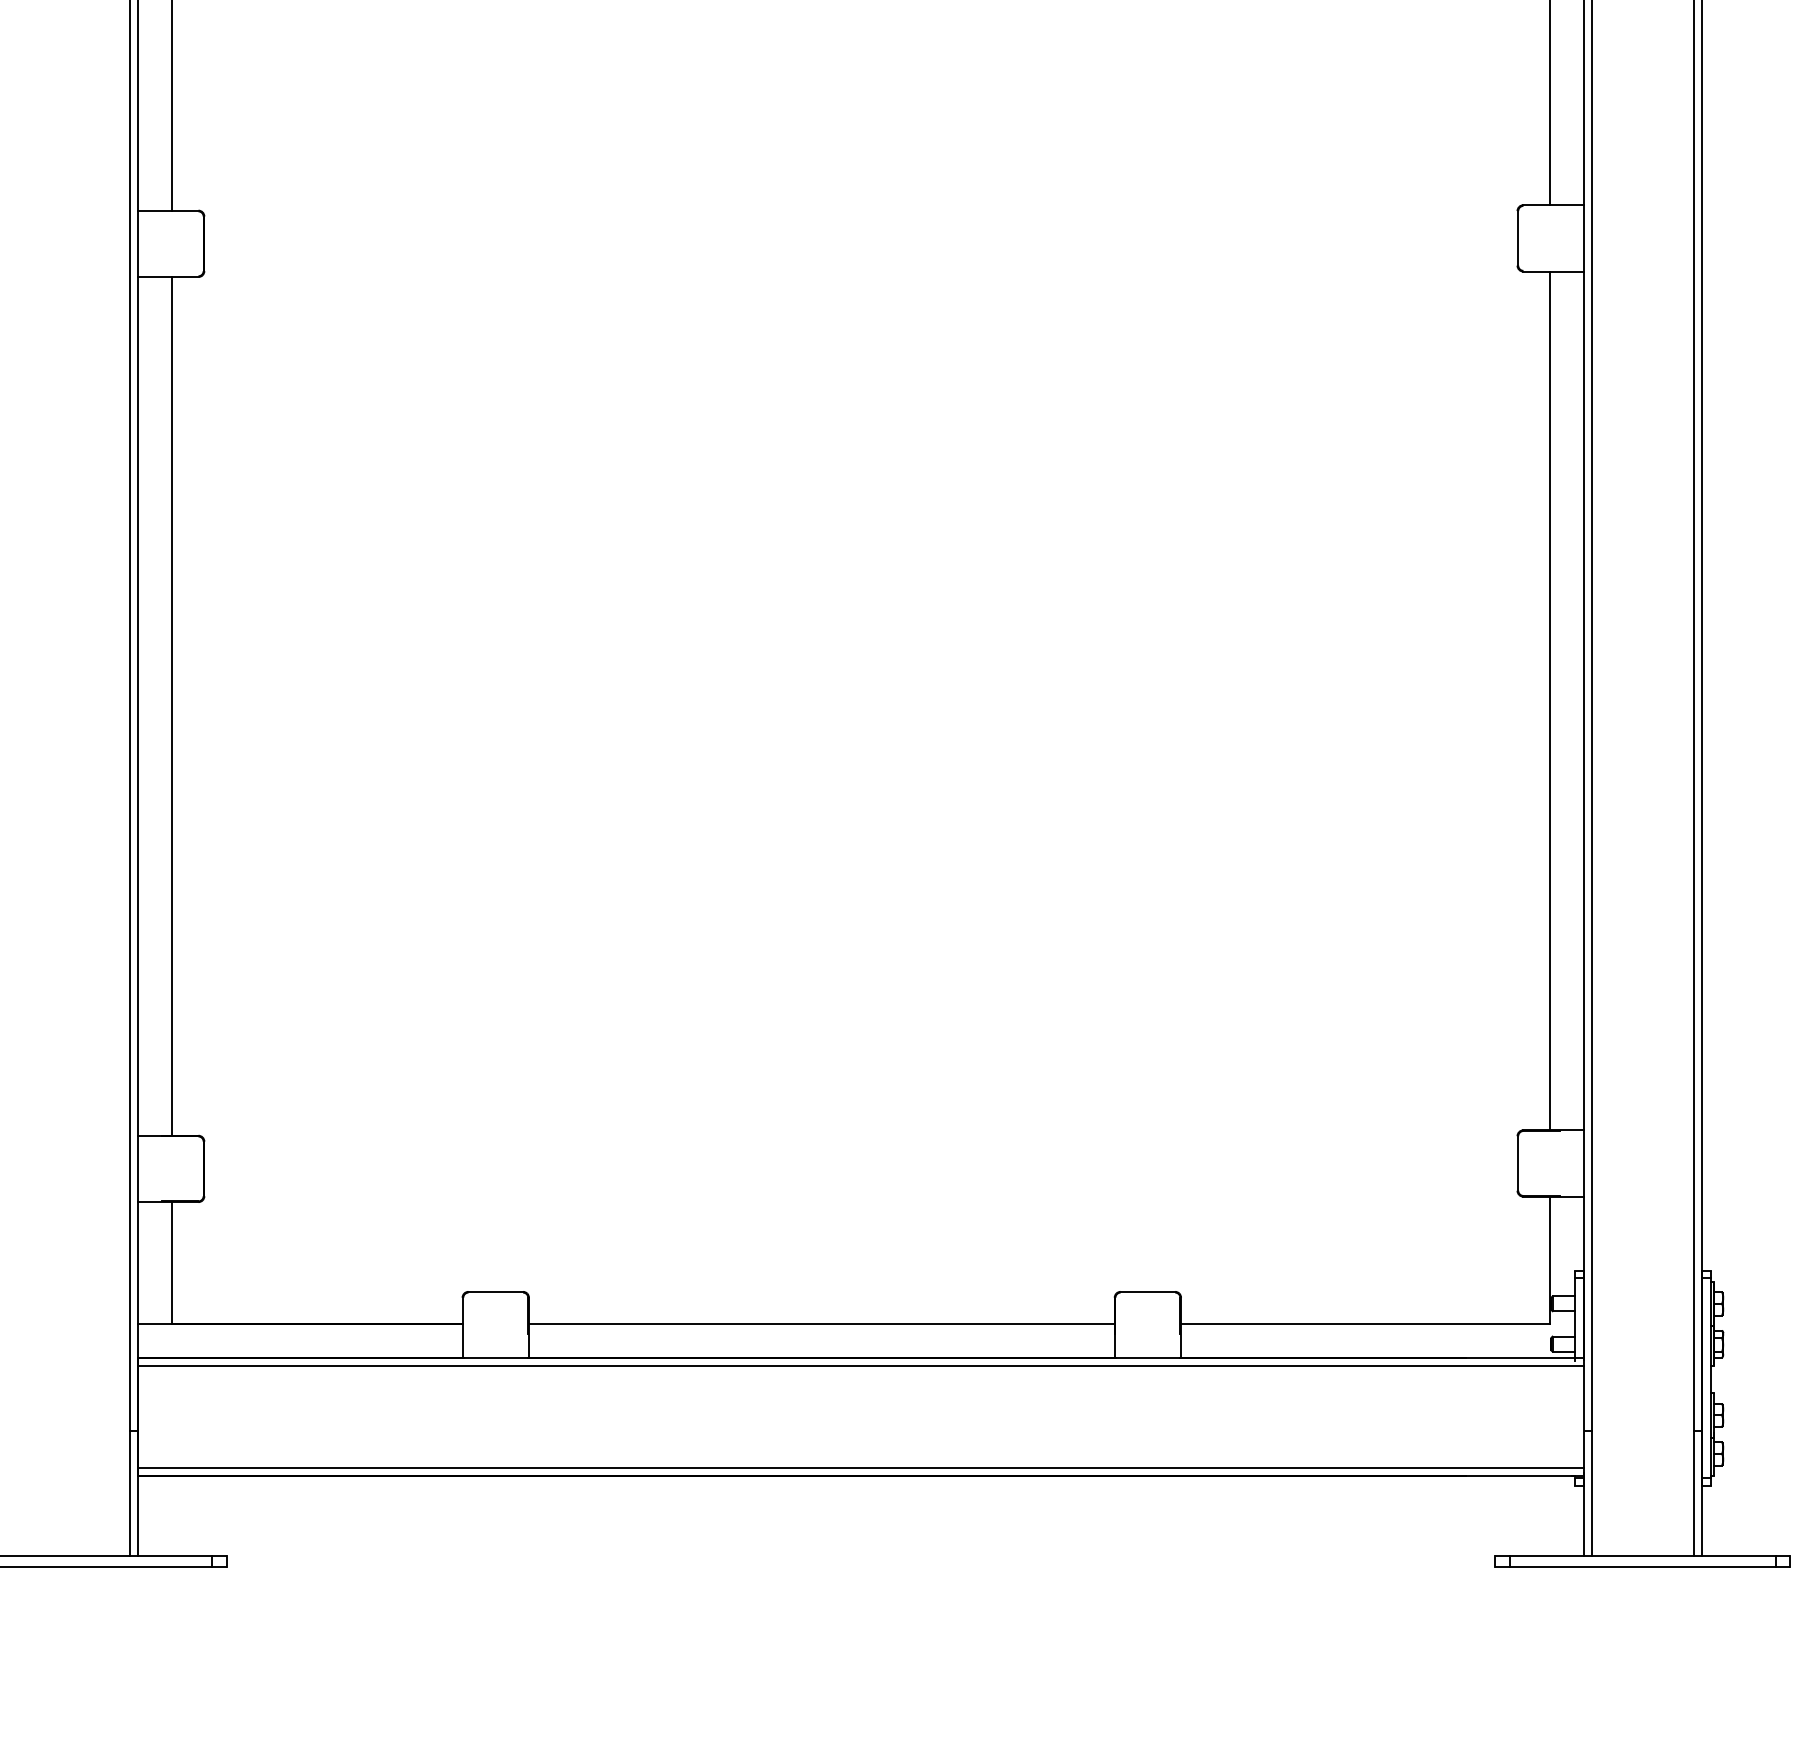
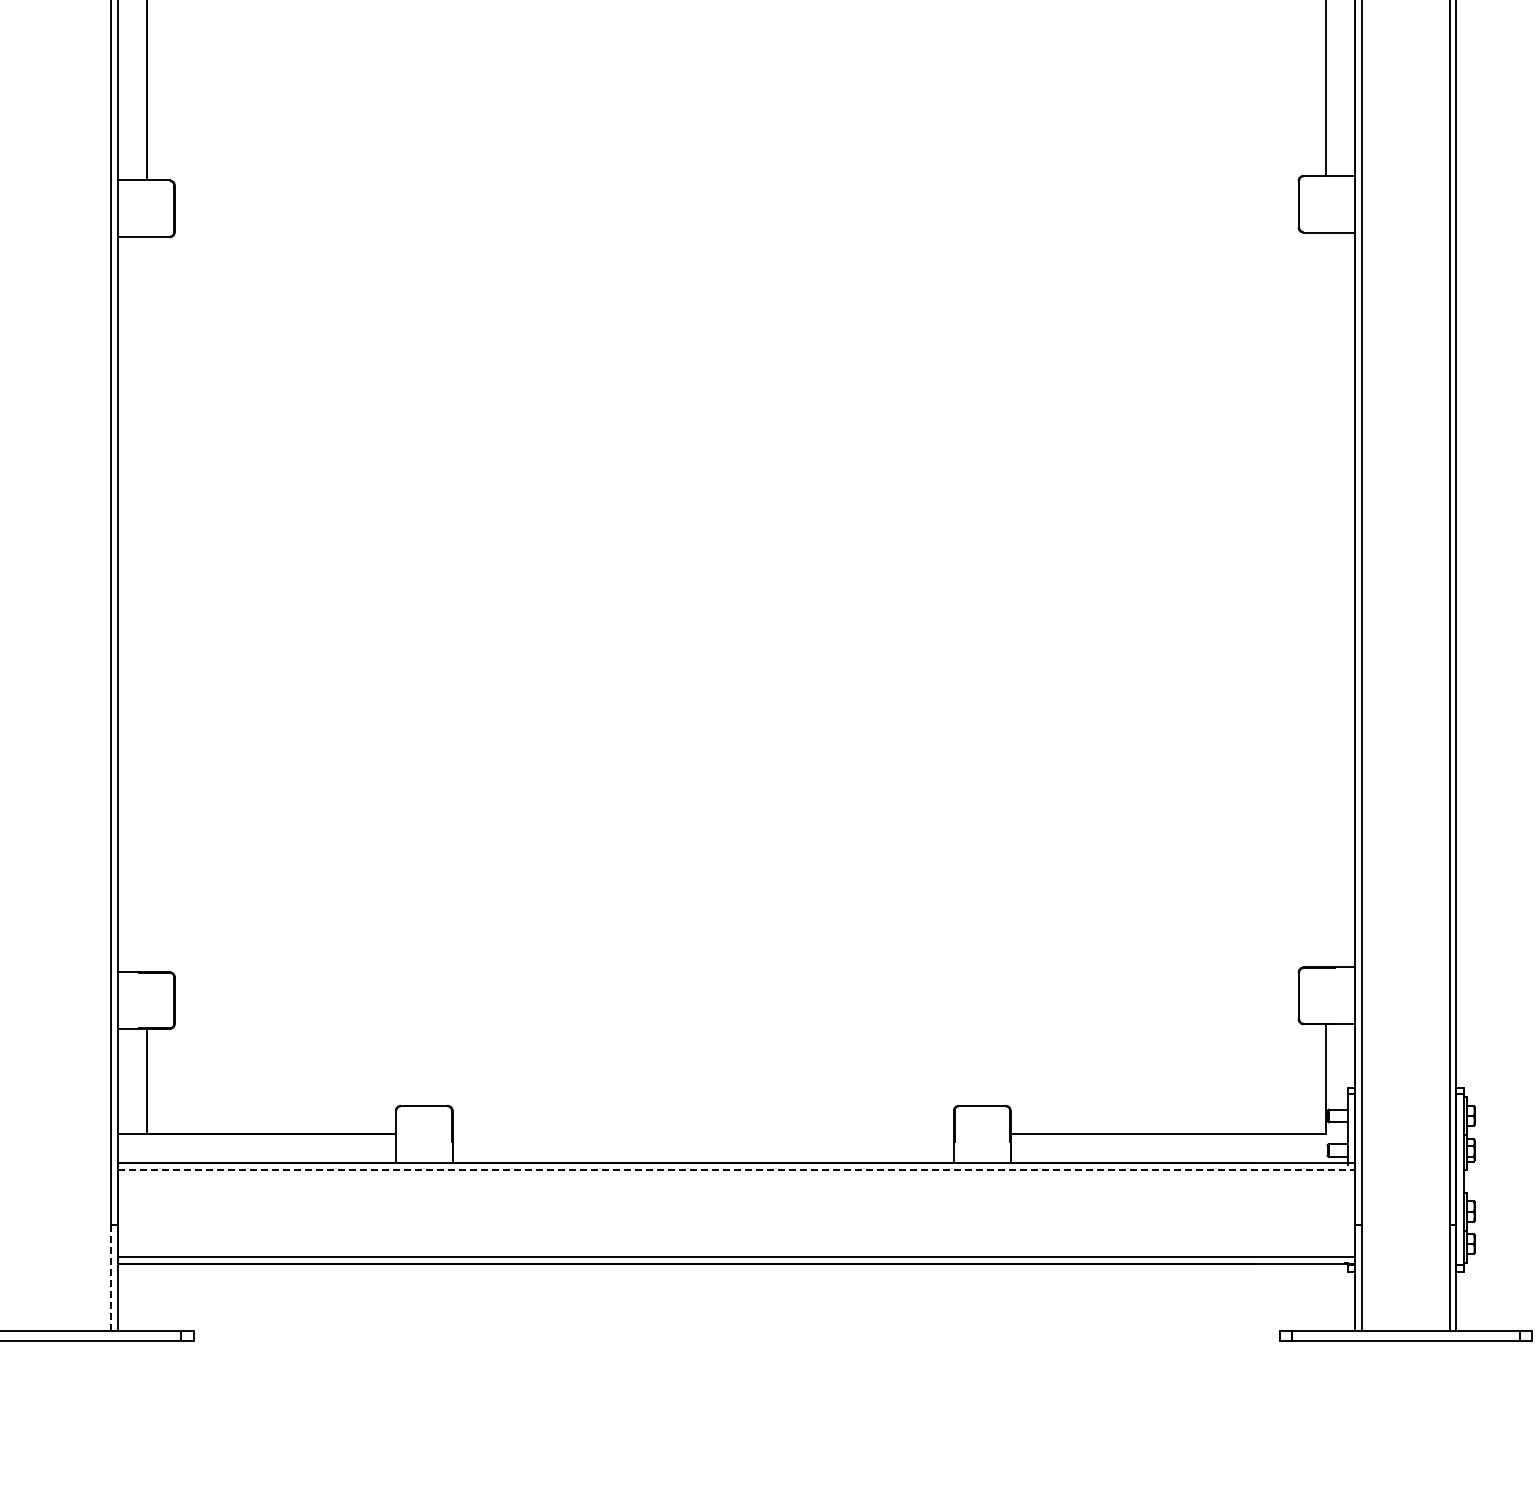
line: (1550, 700) -> (1326, 599), removed
line: (172, 706) -> (147, 604), removed
line: (820, 1324) -> (702, 1133), removed
line: (860, 1366) -> (736, 1169), solid -> dashed
line: (130, 1493) -> (111, 1278), solid -> dashed

